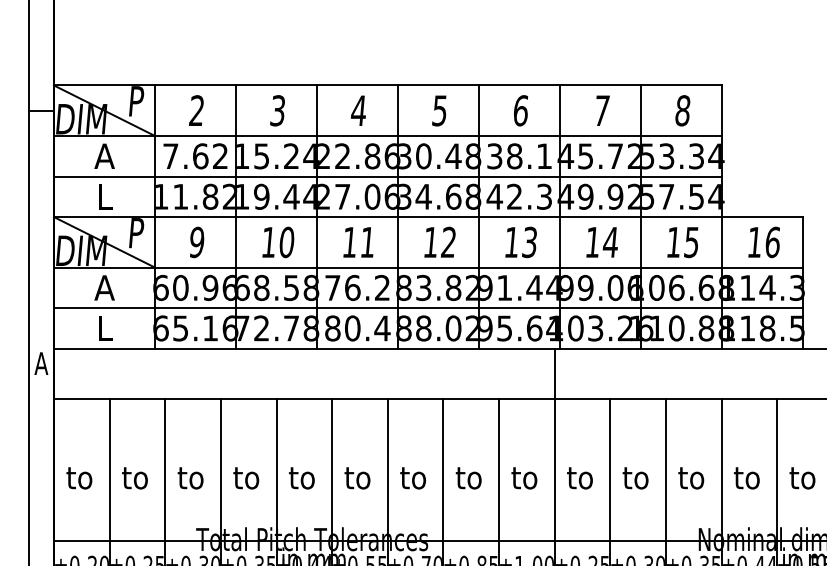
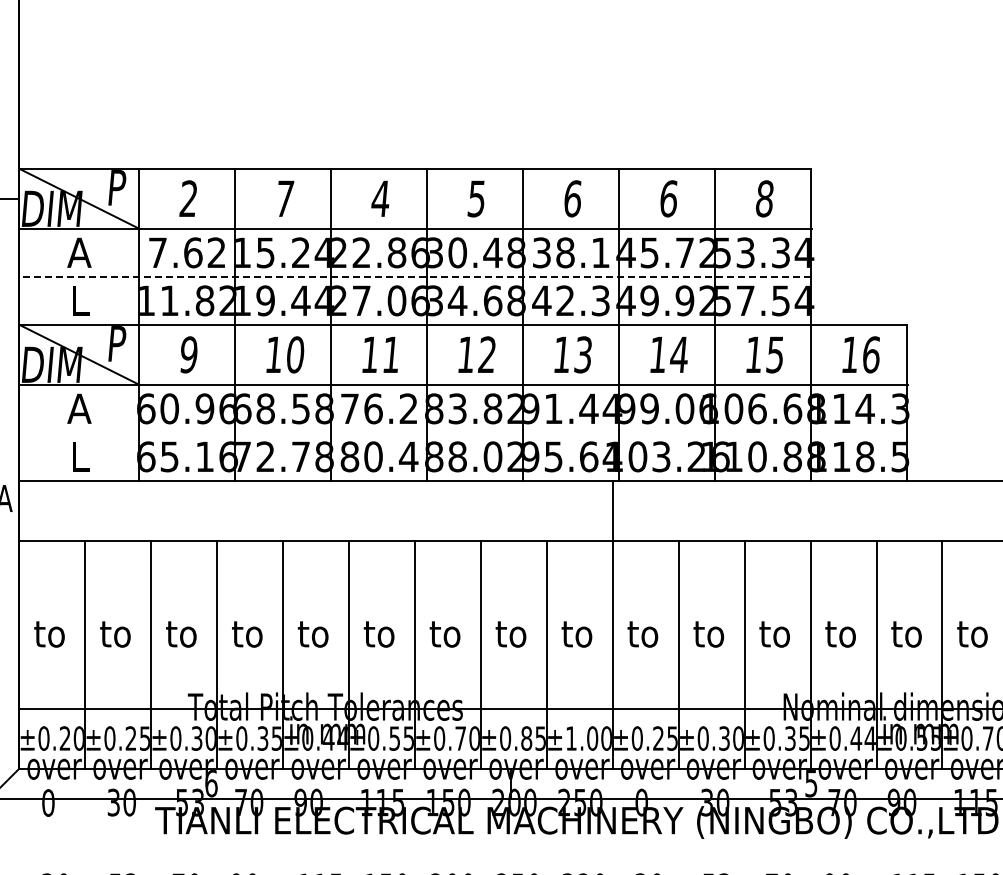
text: (277, 110) -> (284, 198), 3 -> 7
text: (602, 110) -> (669, 198), 7 -> 6
line: (388, 176) -> (415, 276), solid -> dashed
line: (428, 307) -> (463, 432), removed

